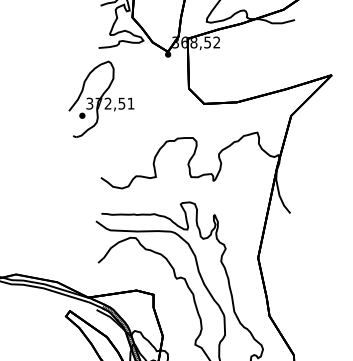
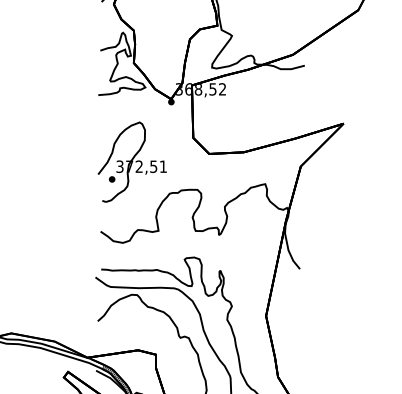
part: (100, 98) -> (131, 161), moved

